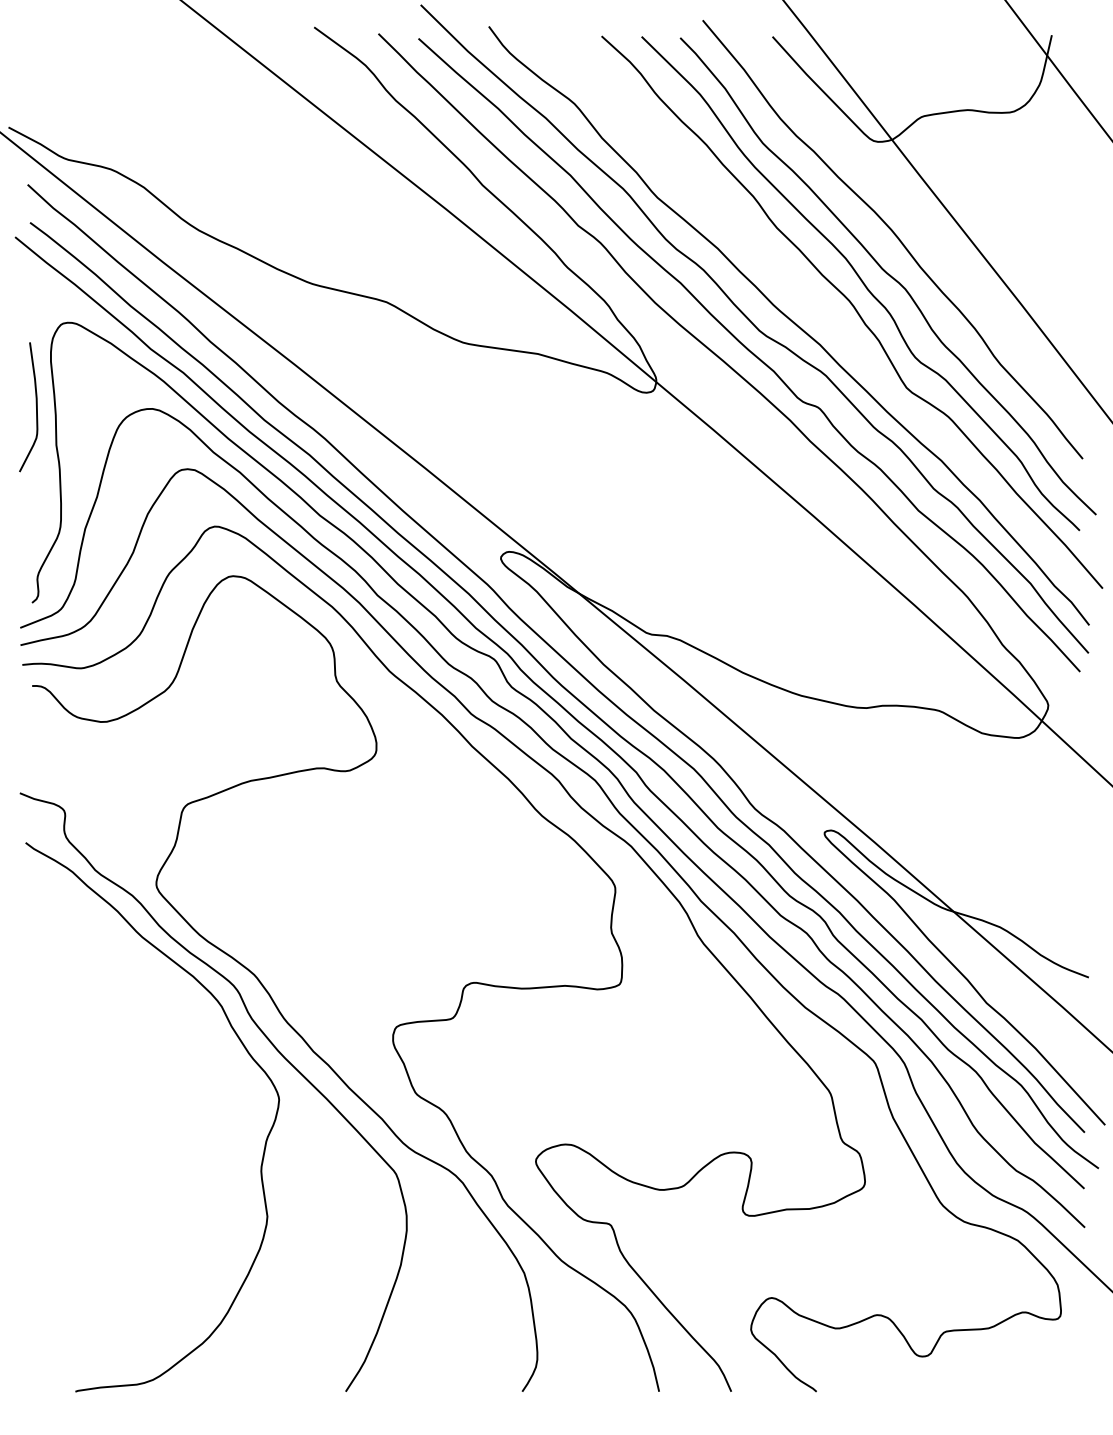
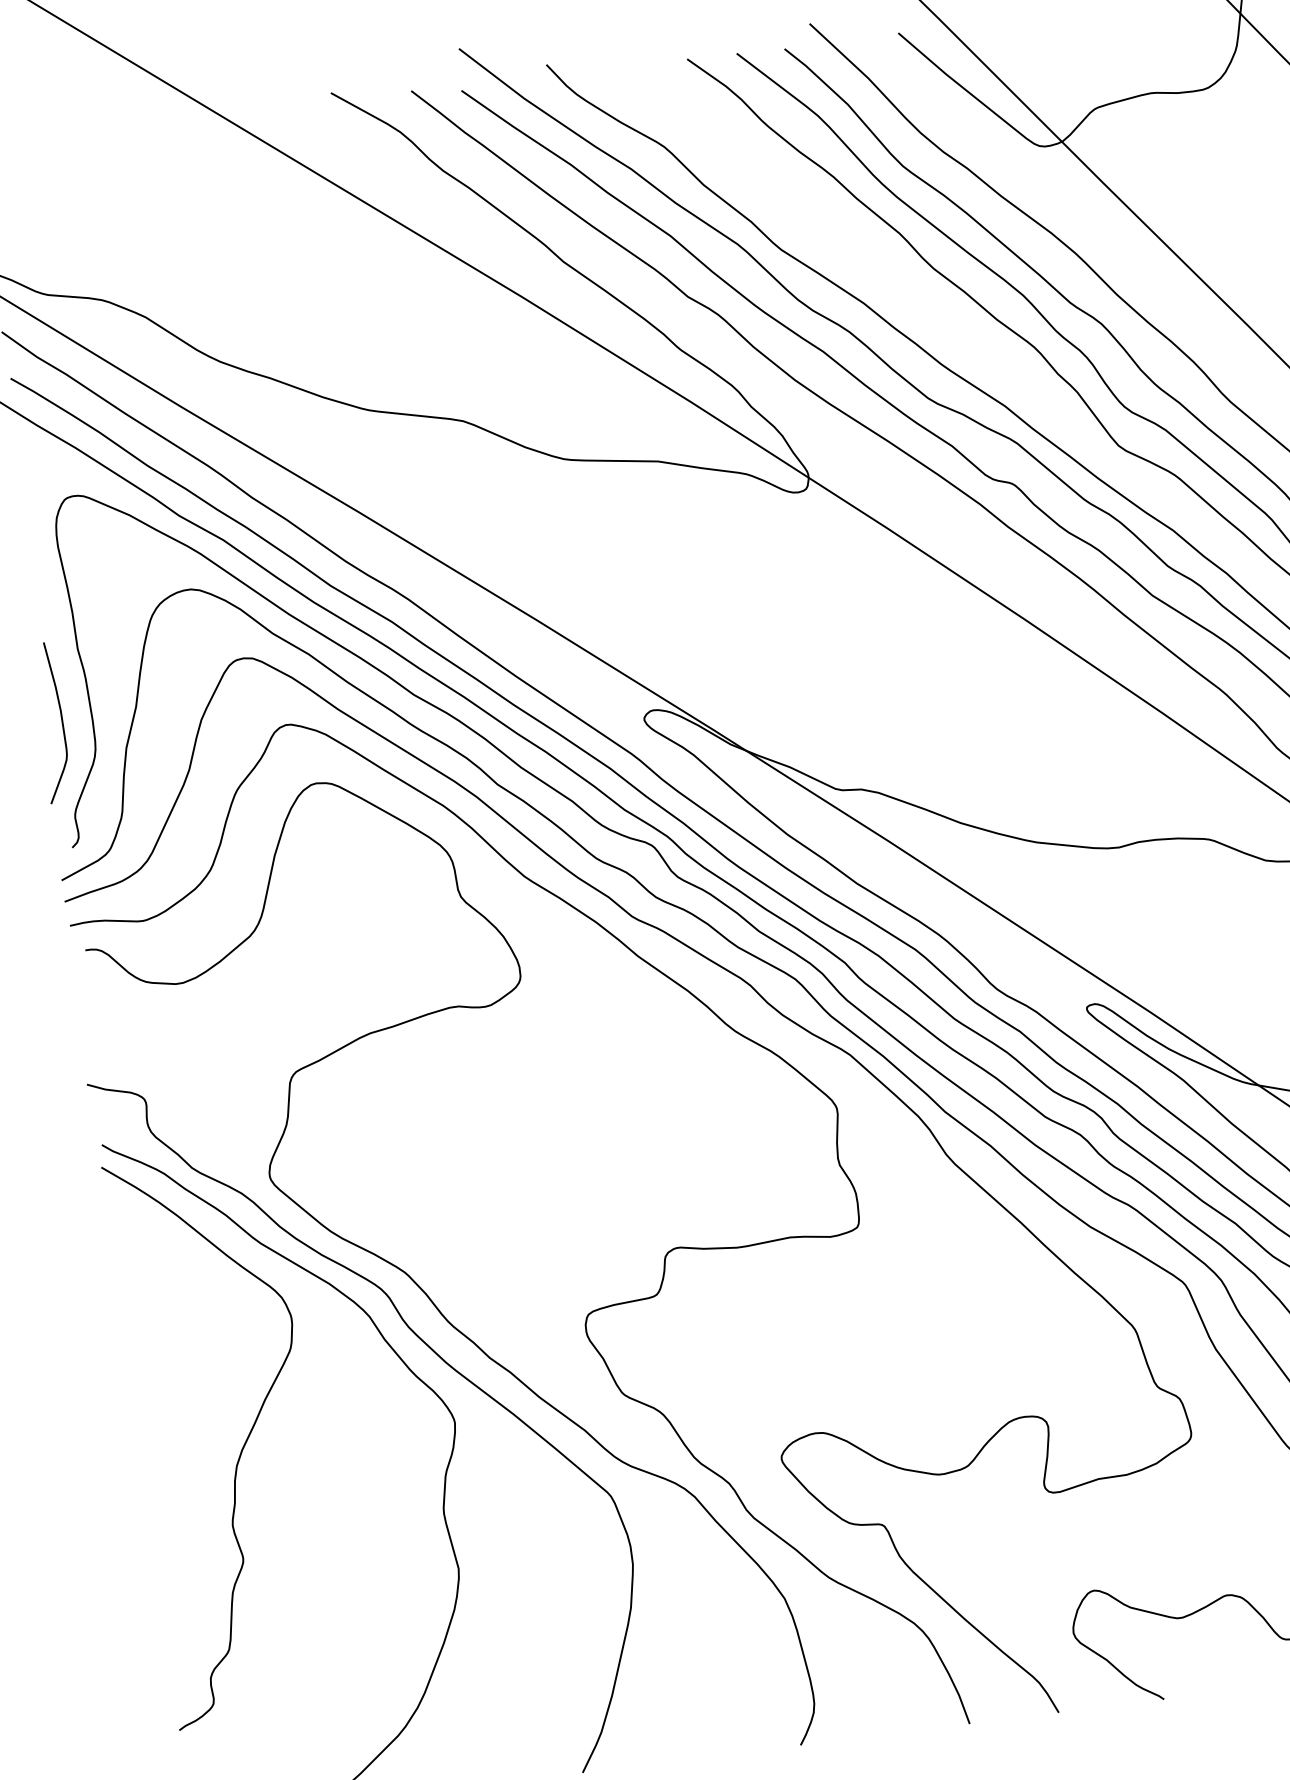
curve: (35, 404) -> (60, 718), moved
curve: (106, 1098) -> (241, 1448), added

